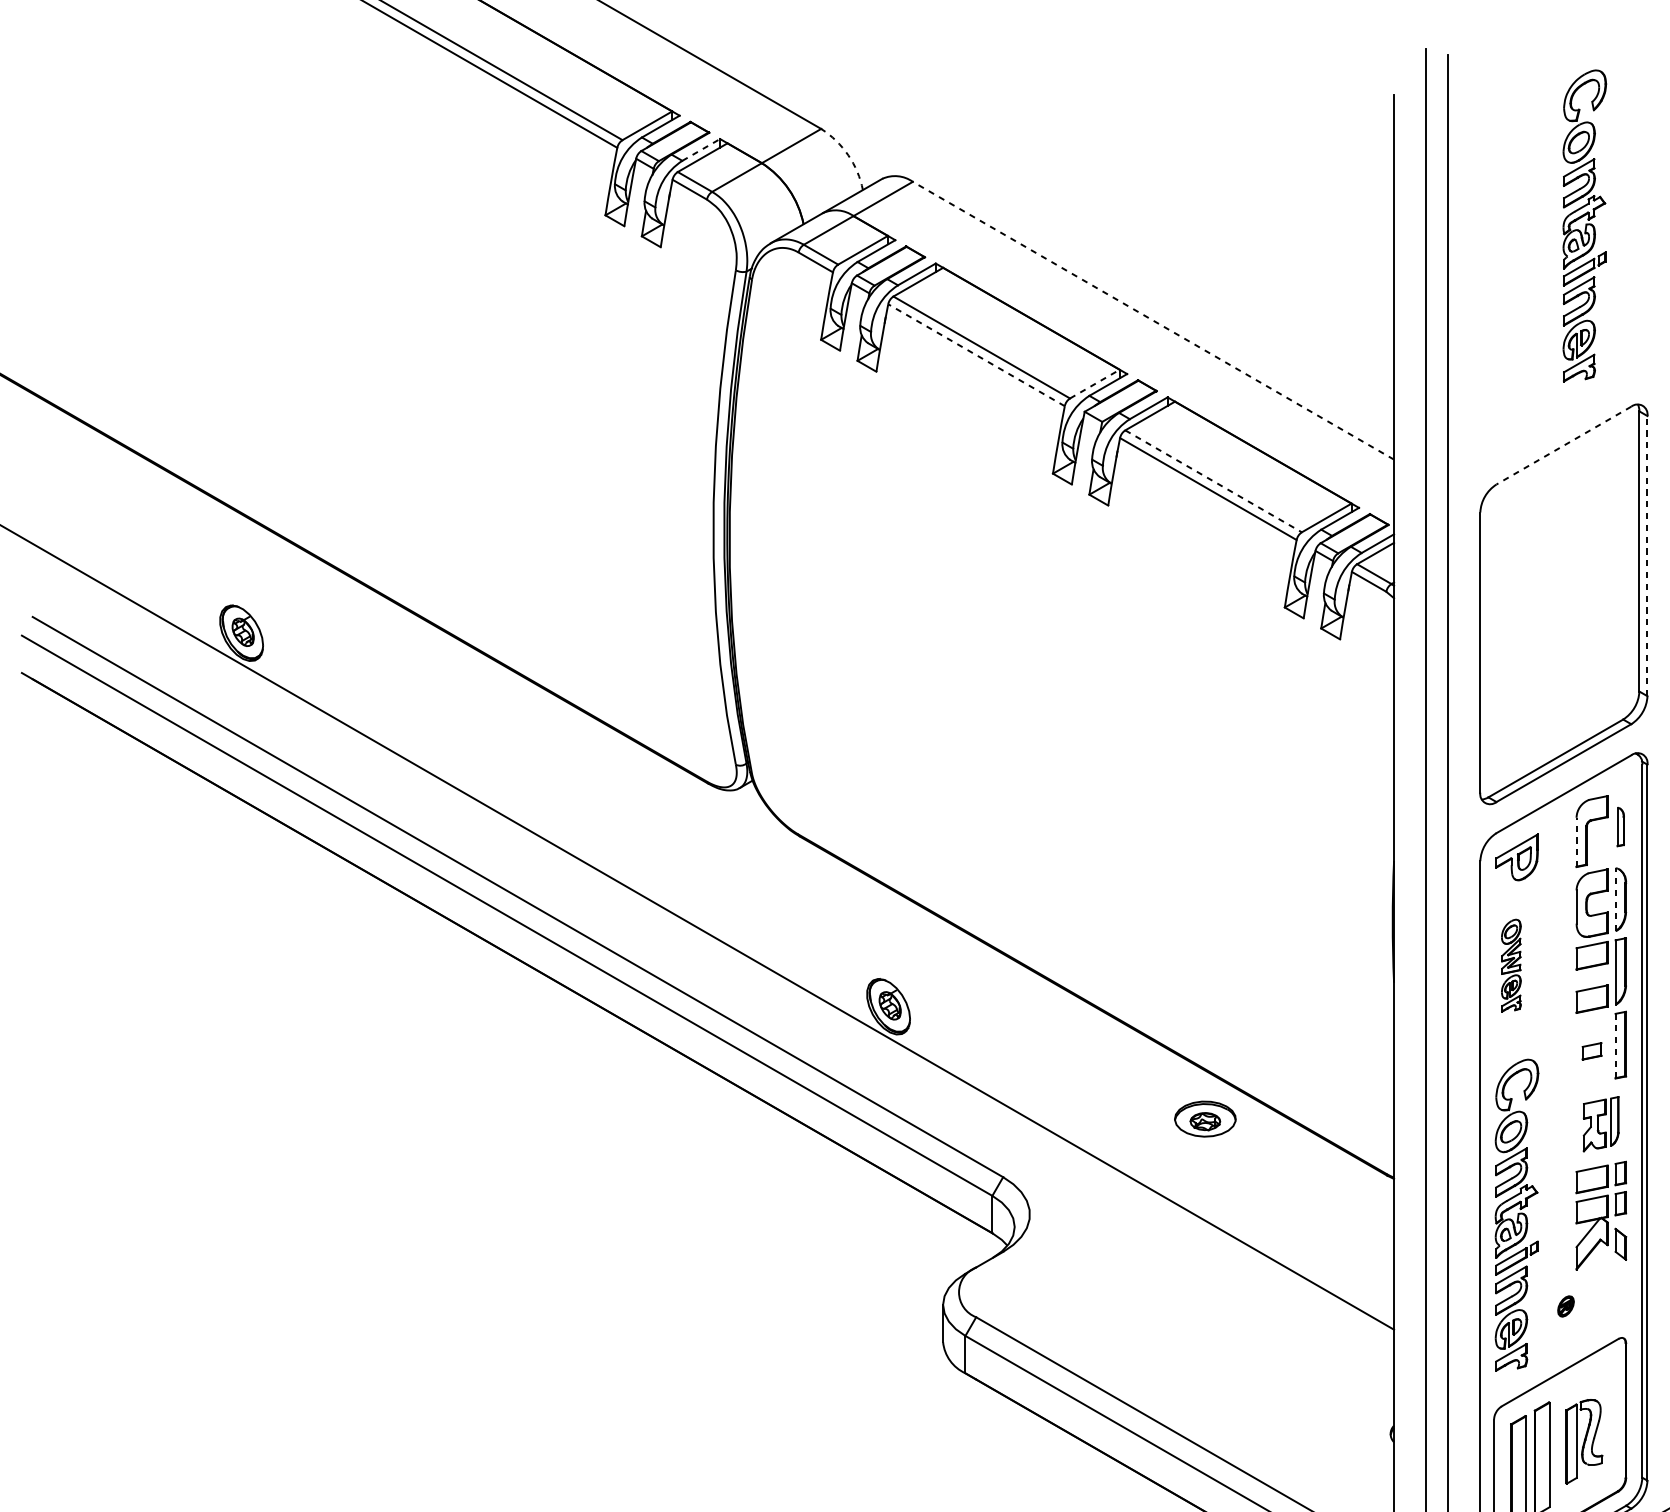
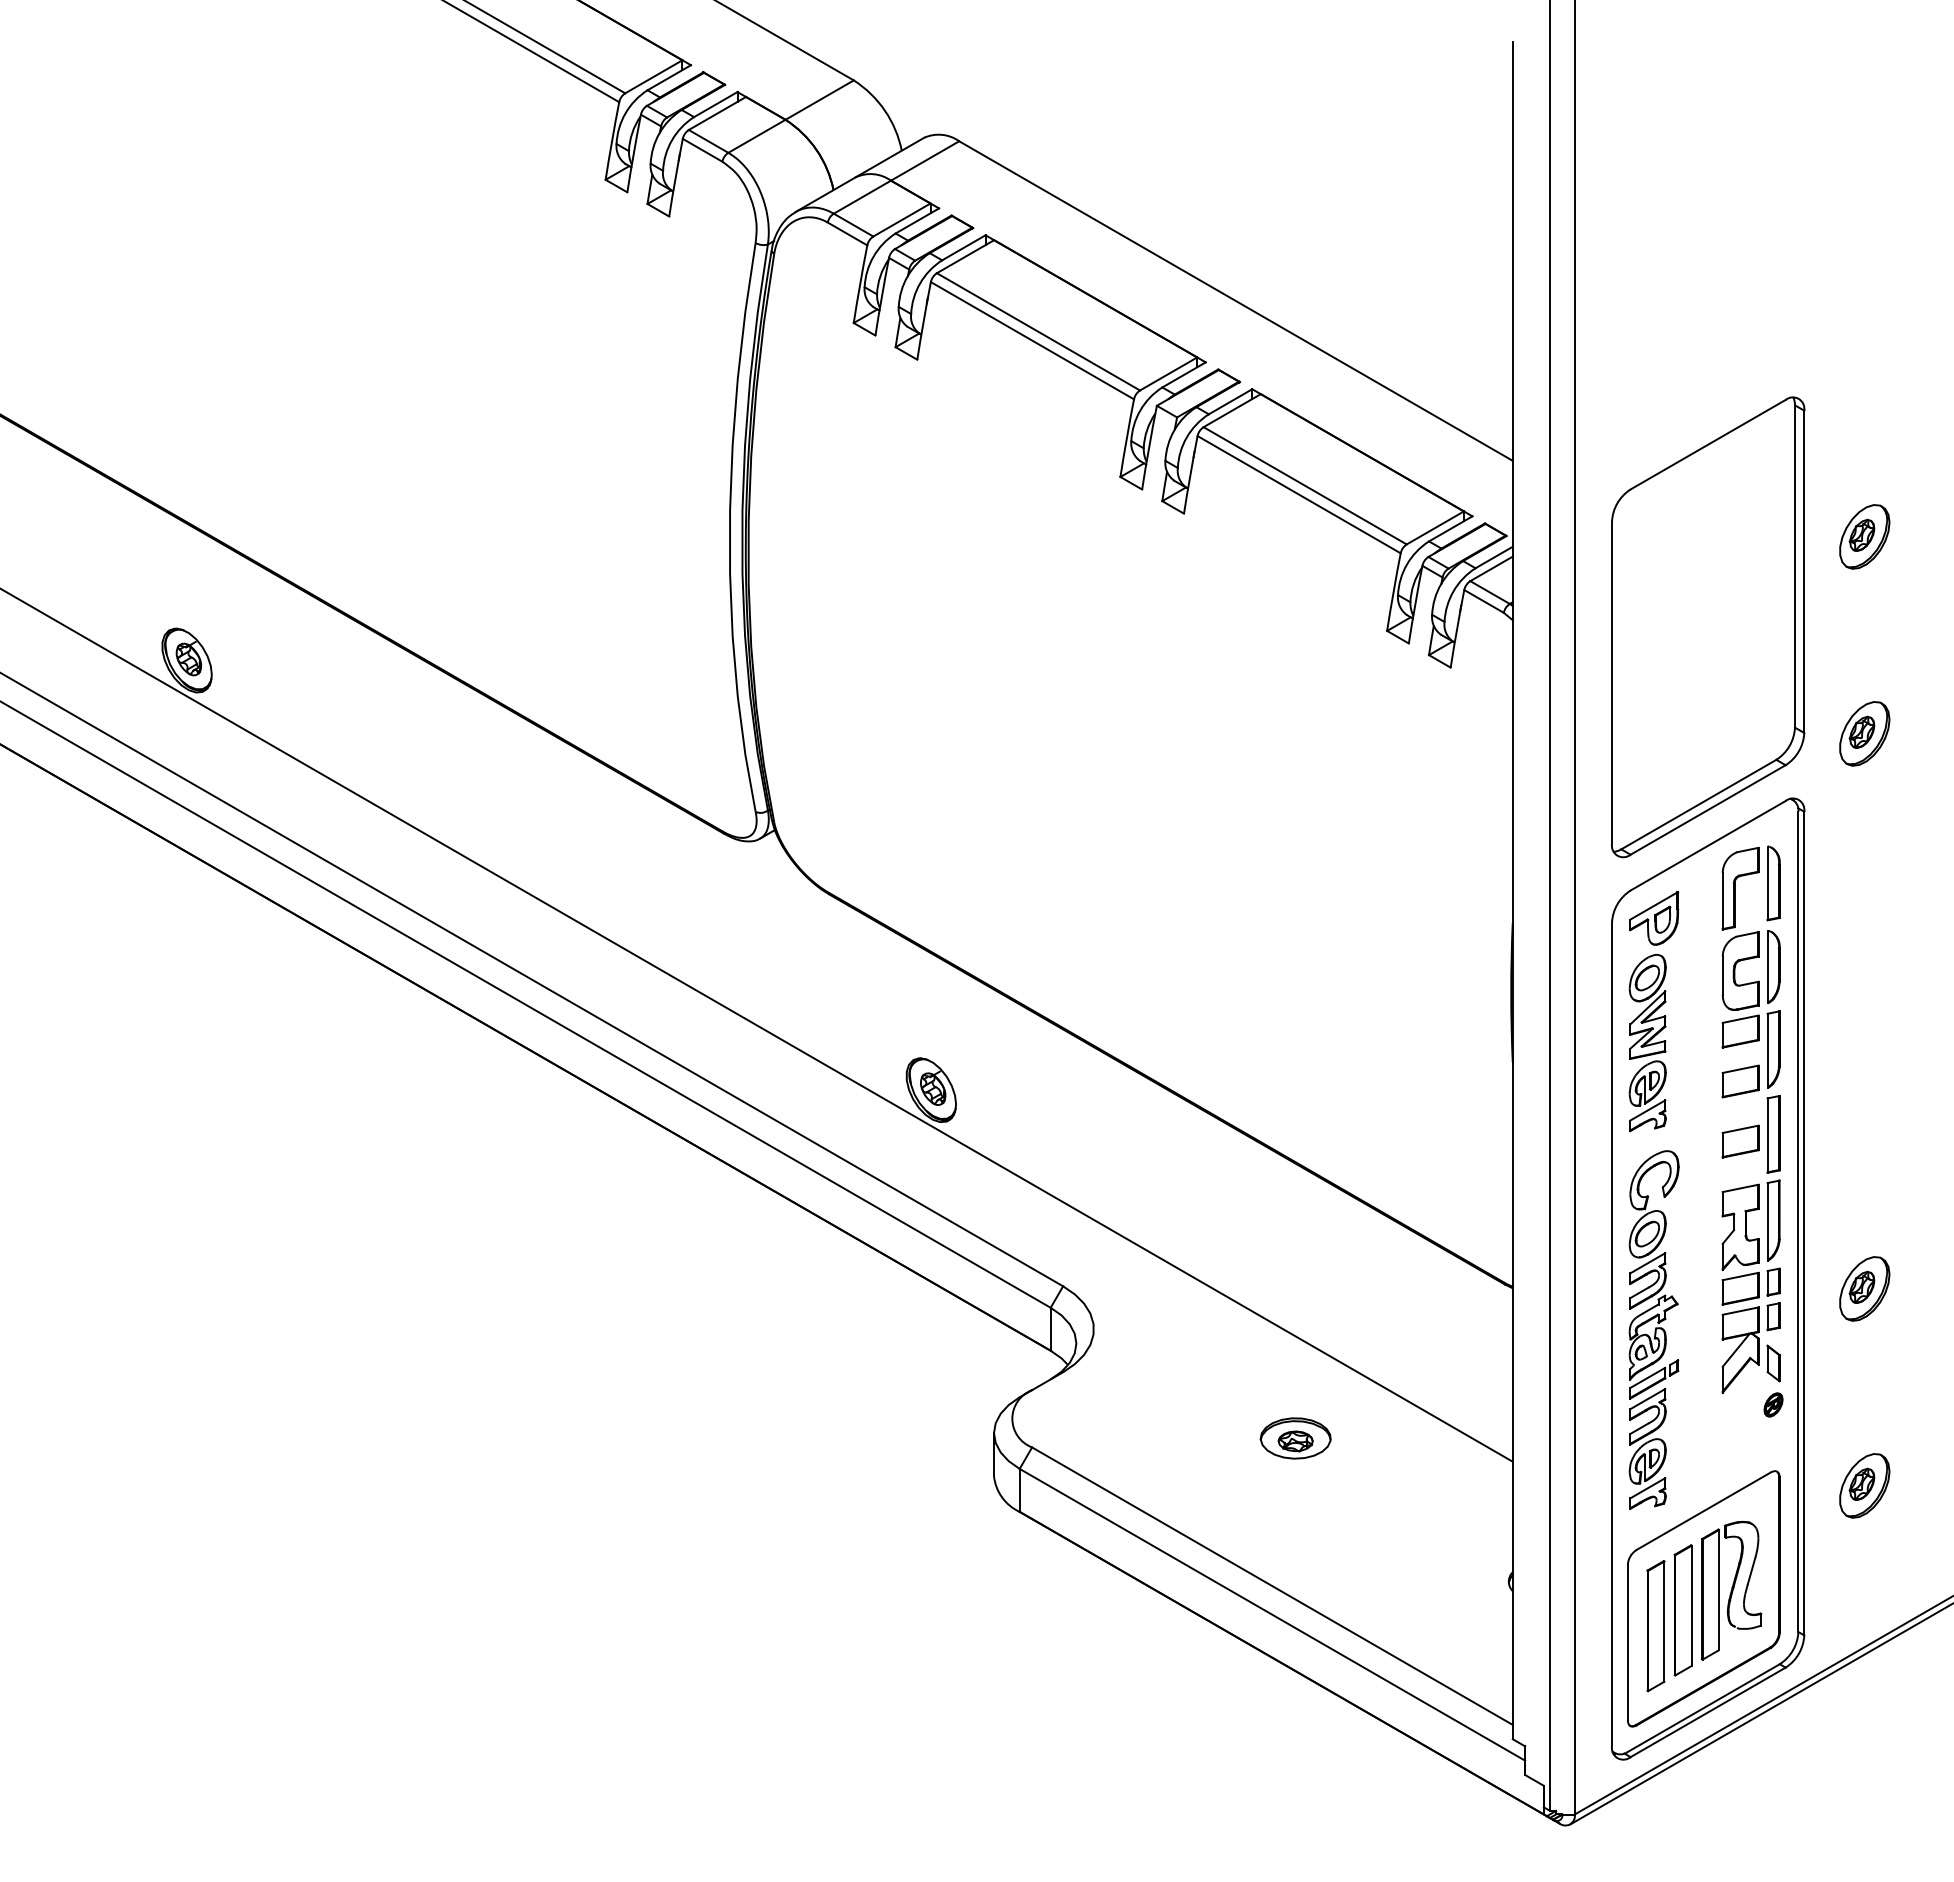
line: (701, 149) -> (716, 104), dashed -> solid
arc: (847, 155) -> (884, 110), dashed -> solid
part: (1584, 225) -> (1731, 191), removed
line: (1153, 321) -> (1236, 301), dashed -> solid
line: (976, 355) -> (1032, 340), dashed -> solid
line: (1095, 383) -> (1169, 373), dashed -> solid
line: (1564, 445) -> (1708, 444), dashed -> solid
line: (1213, 481) -> (1305, 486), dashed -> solid
line: (1647, 555) -> (1804, 571), dashed -> solid
part: (1620, 827) -> (1773, 883), size x1.67
line: (1576, 841) -> (1722, 900), dashed -> solid
line: (1615, 899) -> (1767, 966), dashed -> solid
part: (1511, 965) -> (1647, 1042), size x1.67
line: (1615, 1046) -> (1767, 1135), dashed -> solid
part: (1592, 1051) -> (1740, 1141), size x1.67
part: (1205, 1119) -> (1295, 1438), moved
part: (1600, 1124) -> (1750, 1225), size x1.43
part: (1565, 1306) -> (1773, 1404), moved
part: (1584, 1441) -> (1731, 1590), size x1.43

